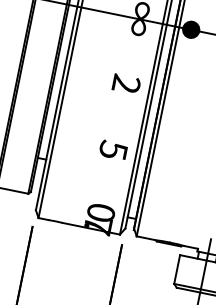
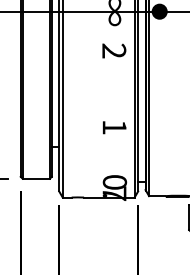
text: (126, 83) -> (114, 50), moved
text: (113, 149) -> (114, 126), 5 -> 1

